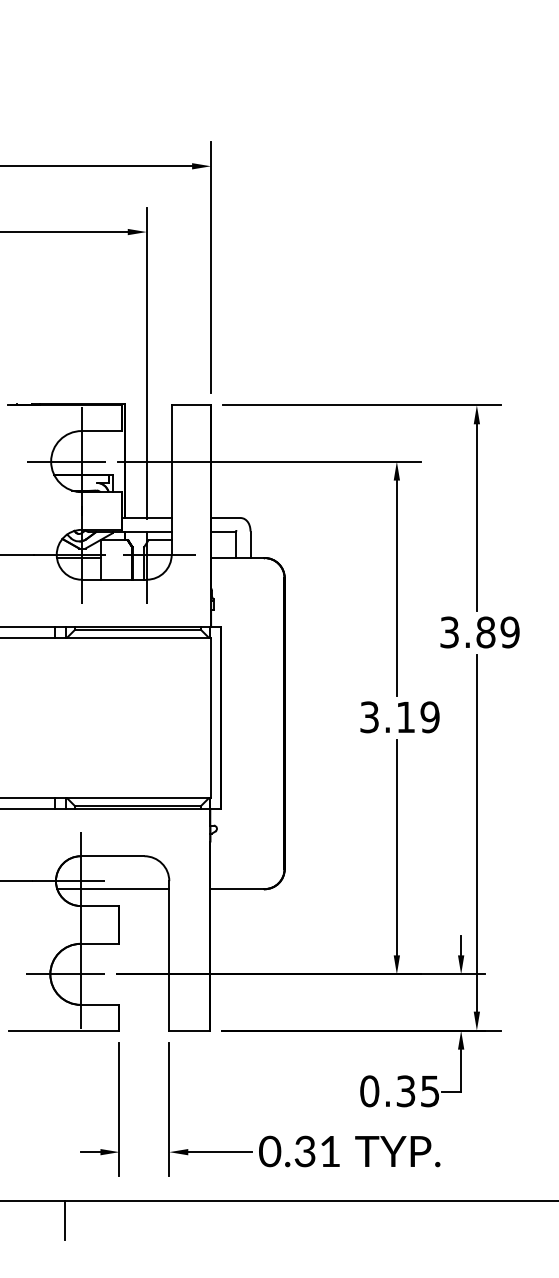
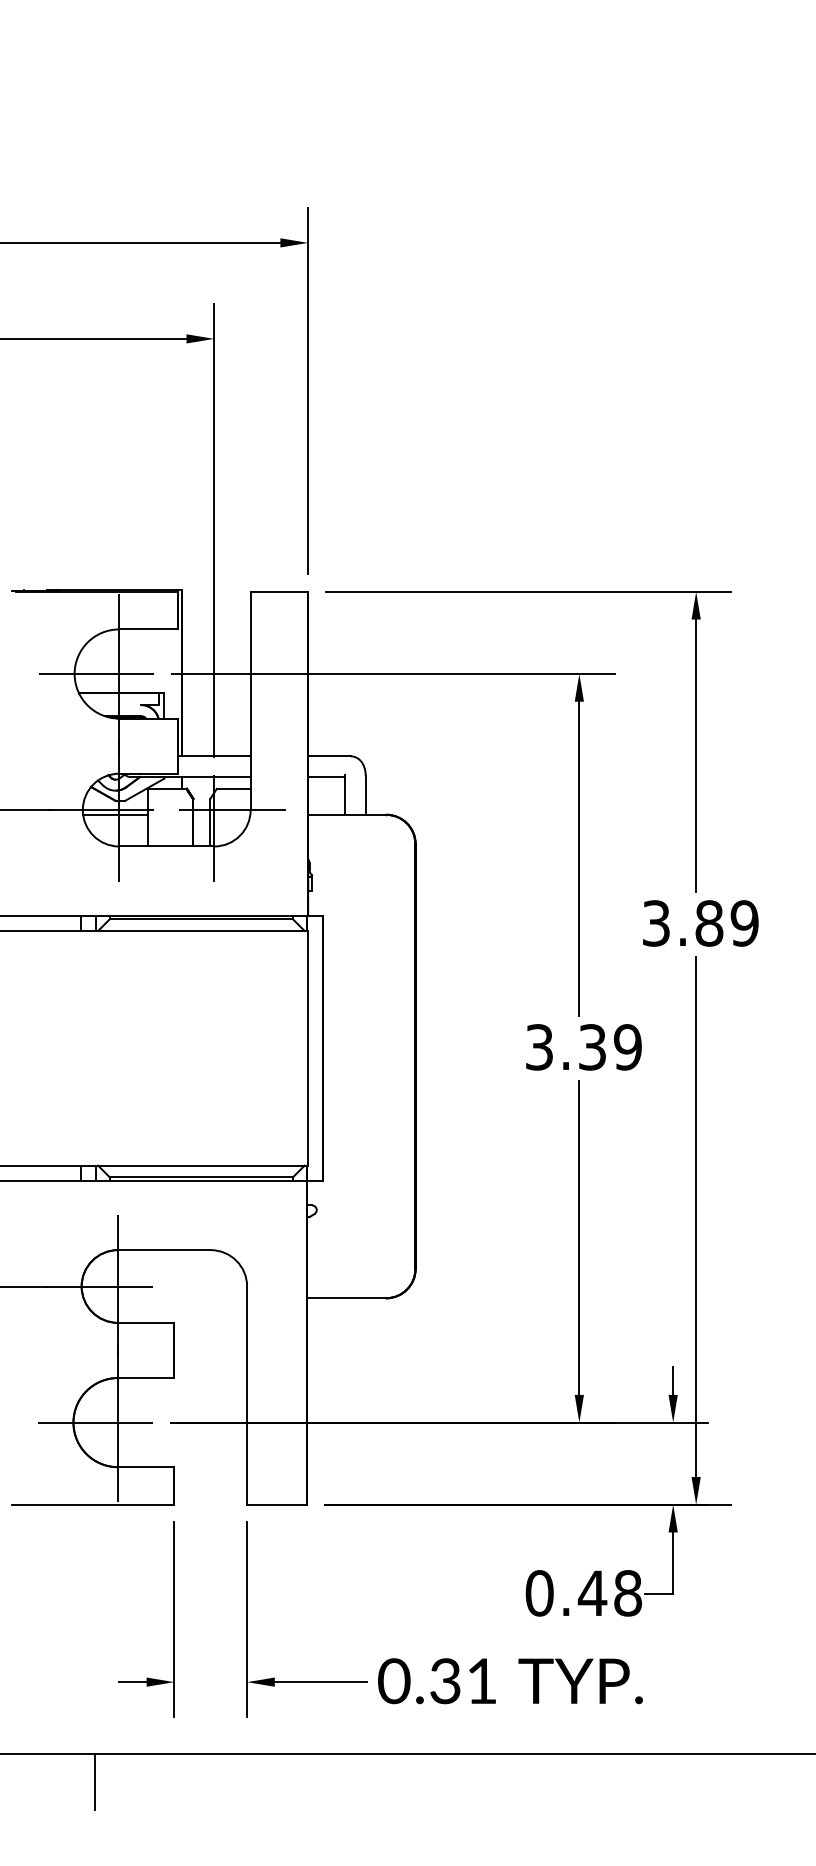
text: (405, 717) -> (591, 1047), 3.19 -> 3.39
line: (113, 889) -> (165, 1298), removed
text: (417, 1091) -> (609, 1593), 0.35 -> 0.48

